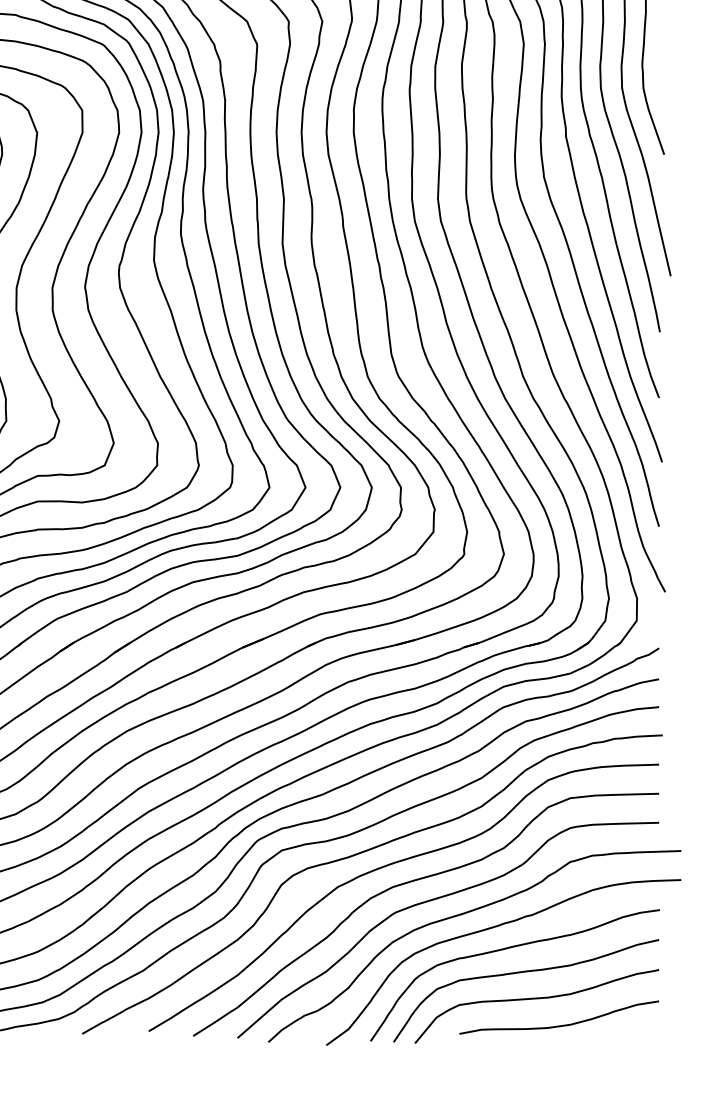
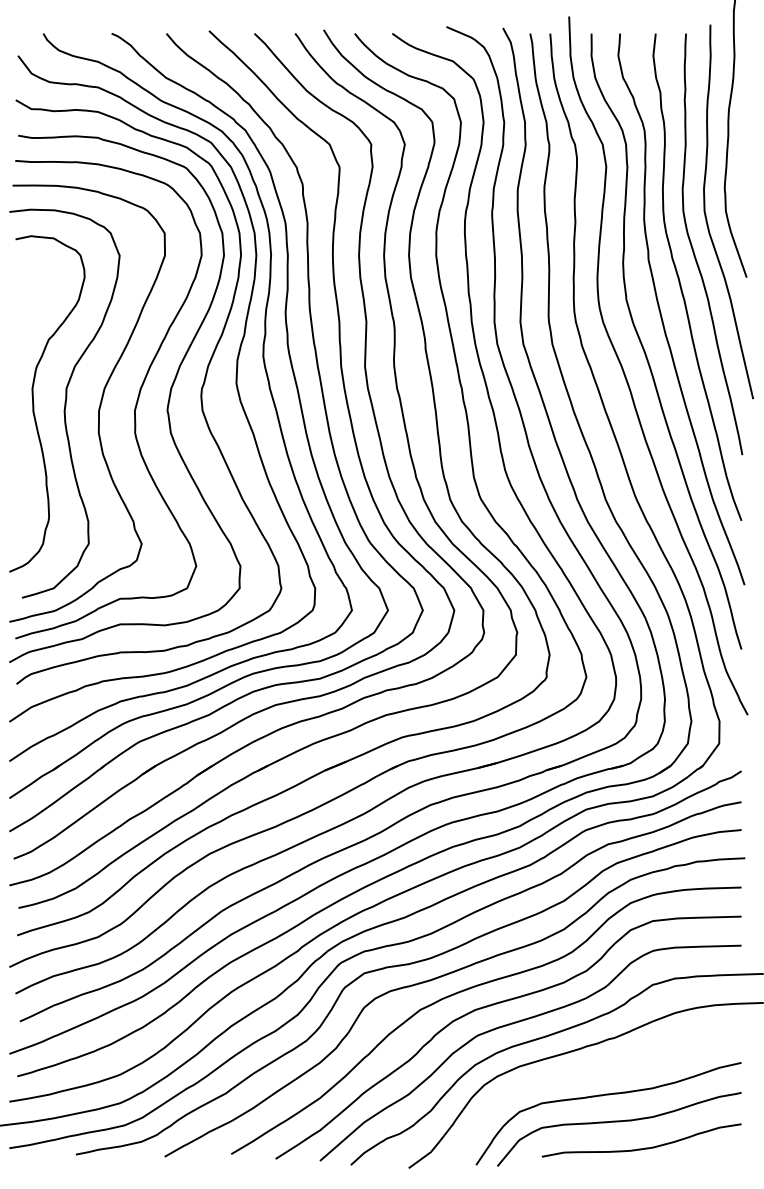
curve: (507, 949) -> (589, 1072), removed

